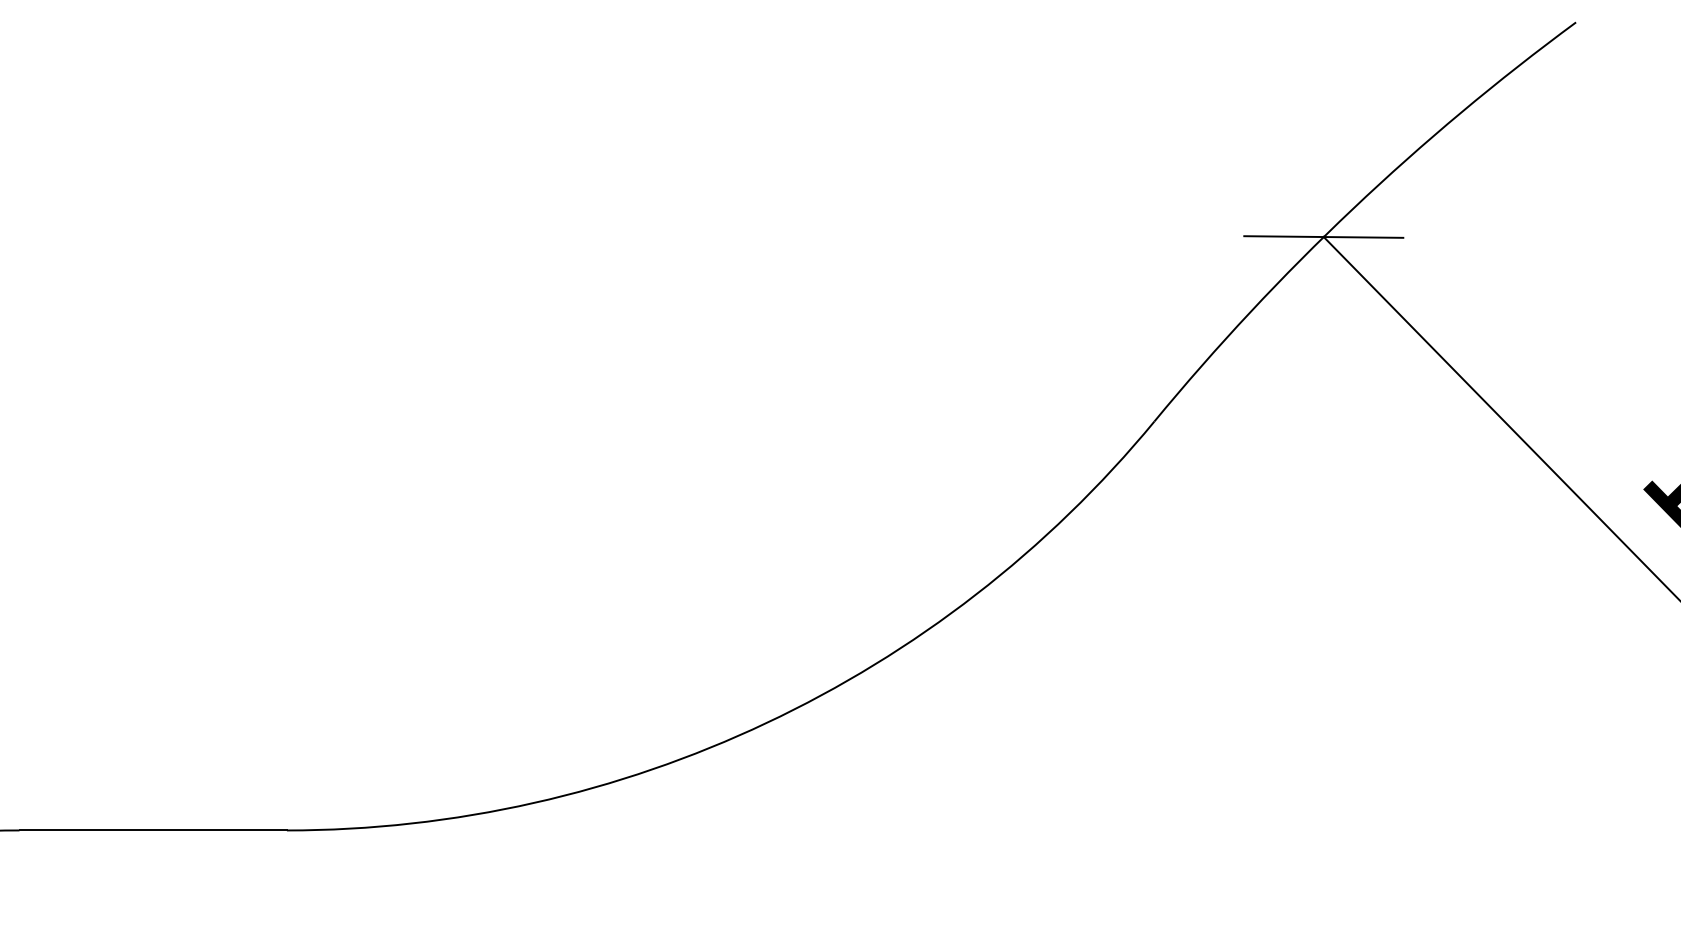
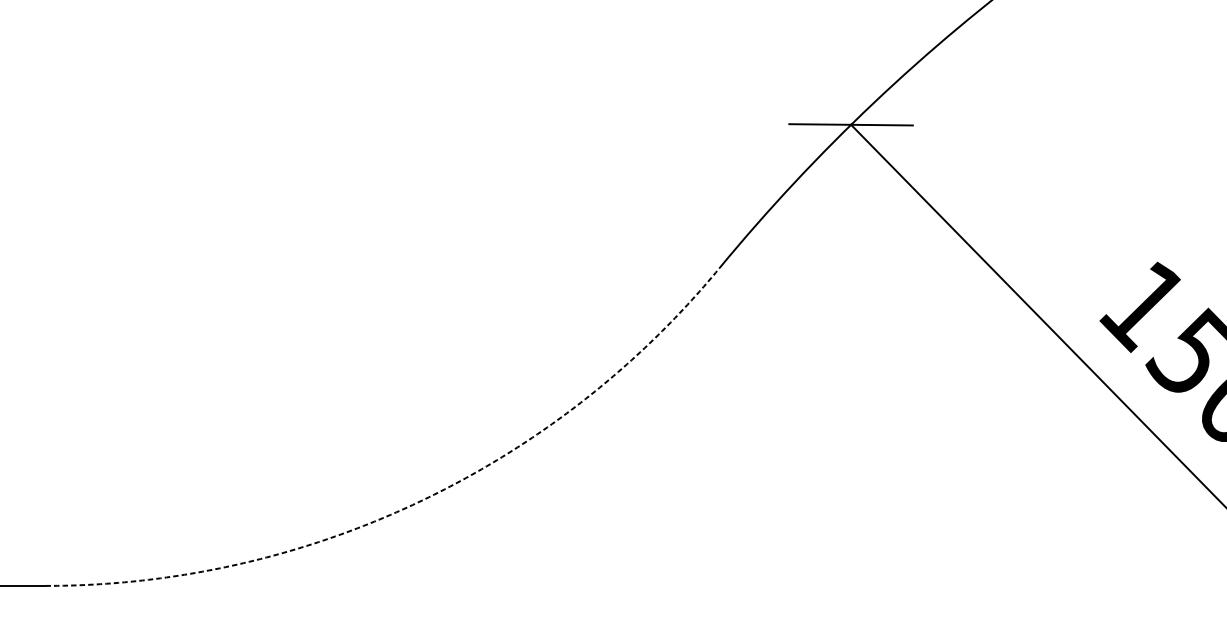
arc: (766, 723) -> (418, 502), solid -> dashed

